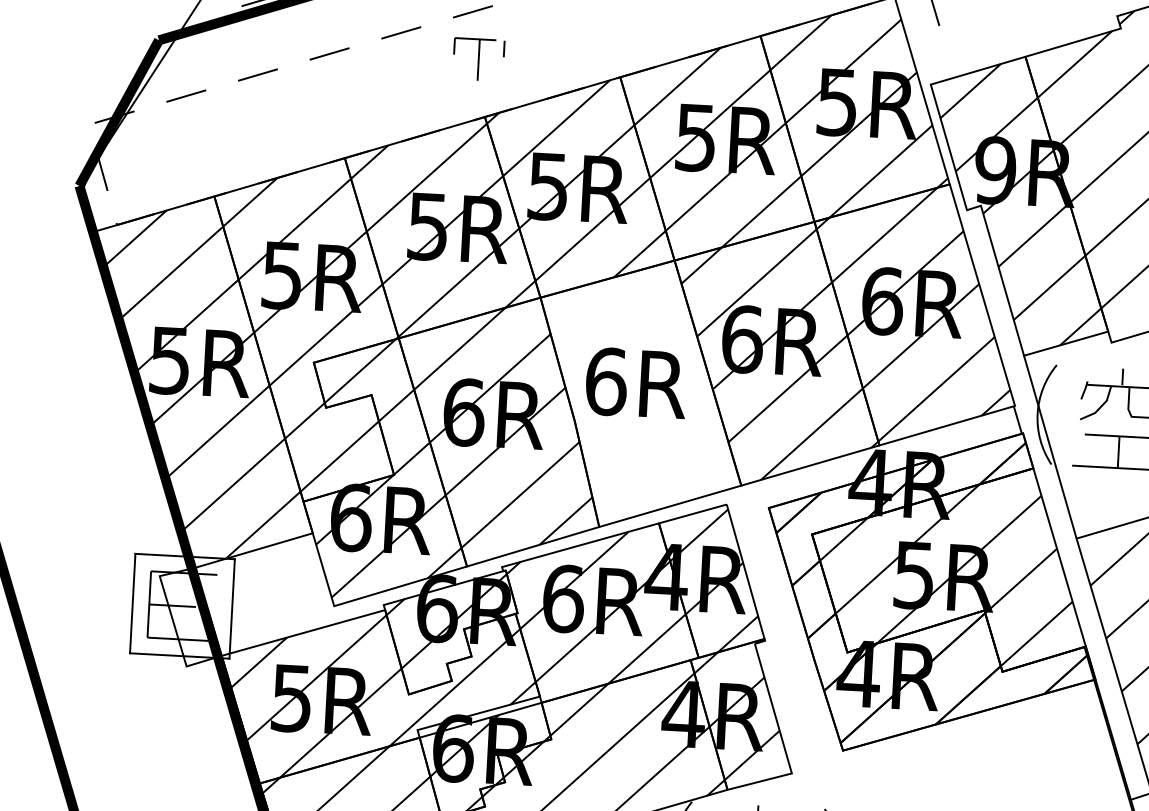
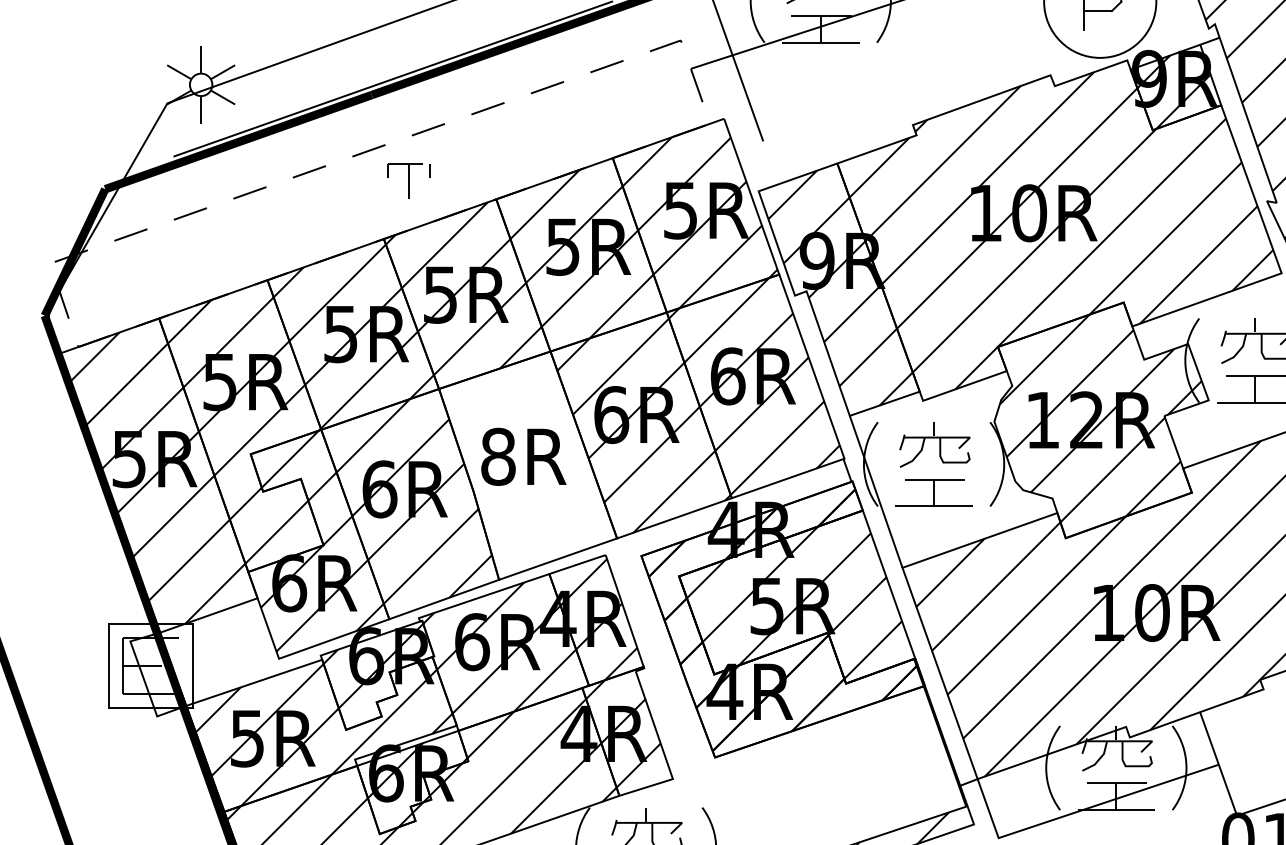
part: (478, 59) -> (408, 180), moved
text: (606, 381) -> (498, 456), 6R -> 8R

